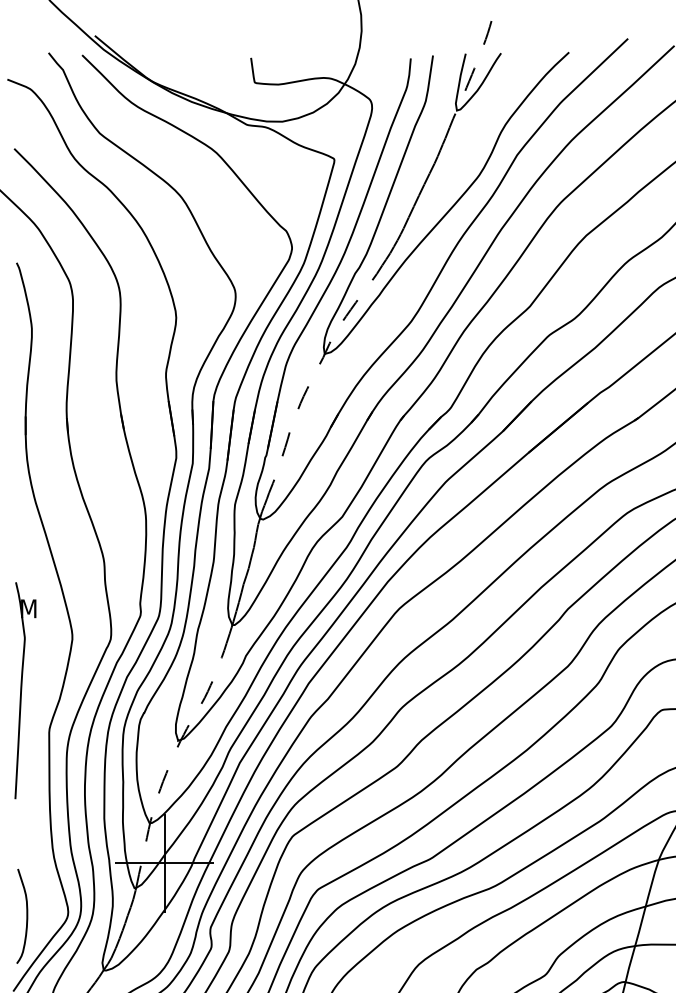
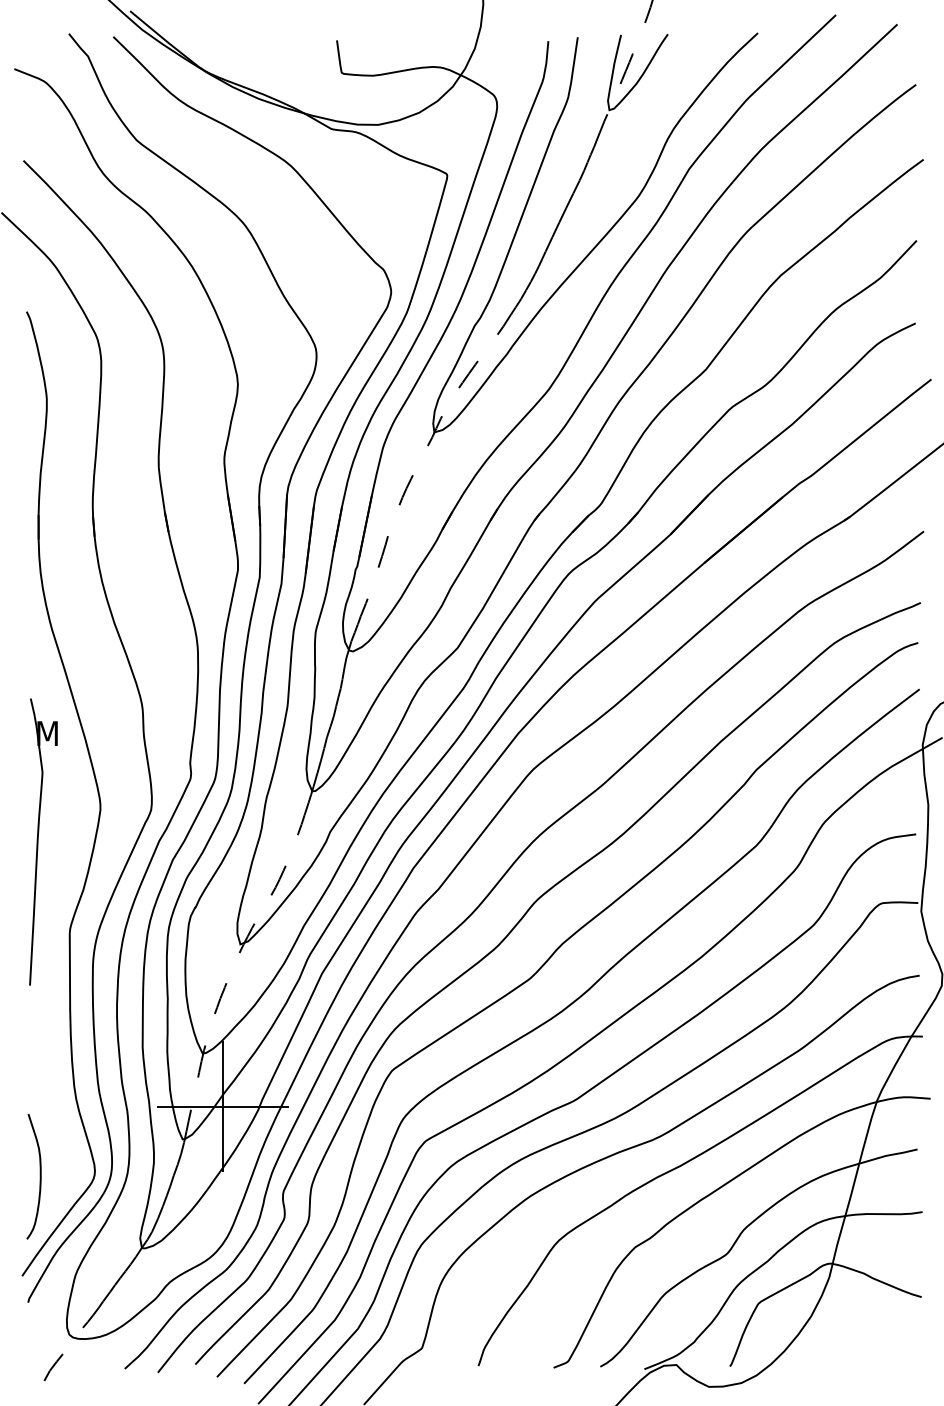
part: (25, 690) -> (43, 841), moved

